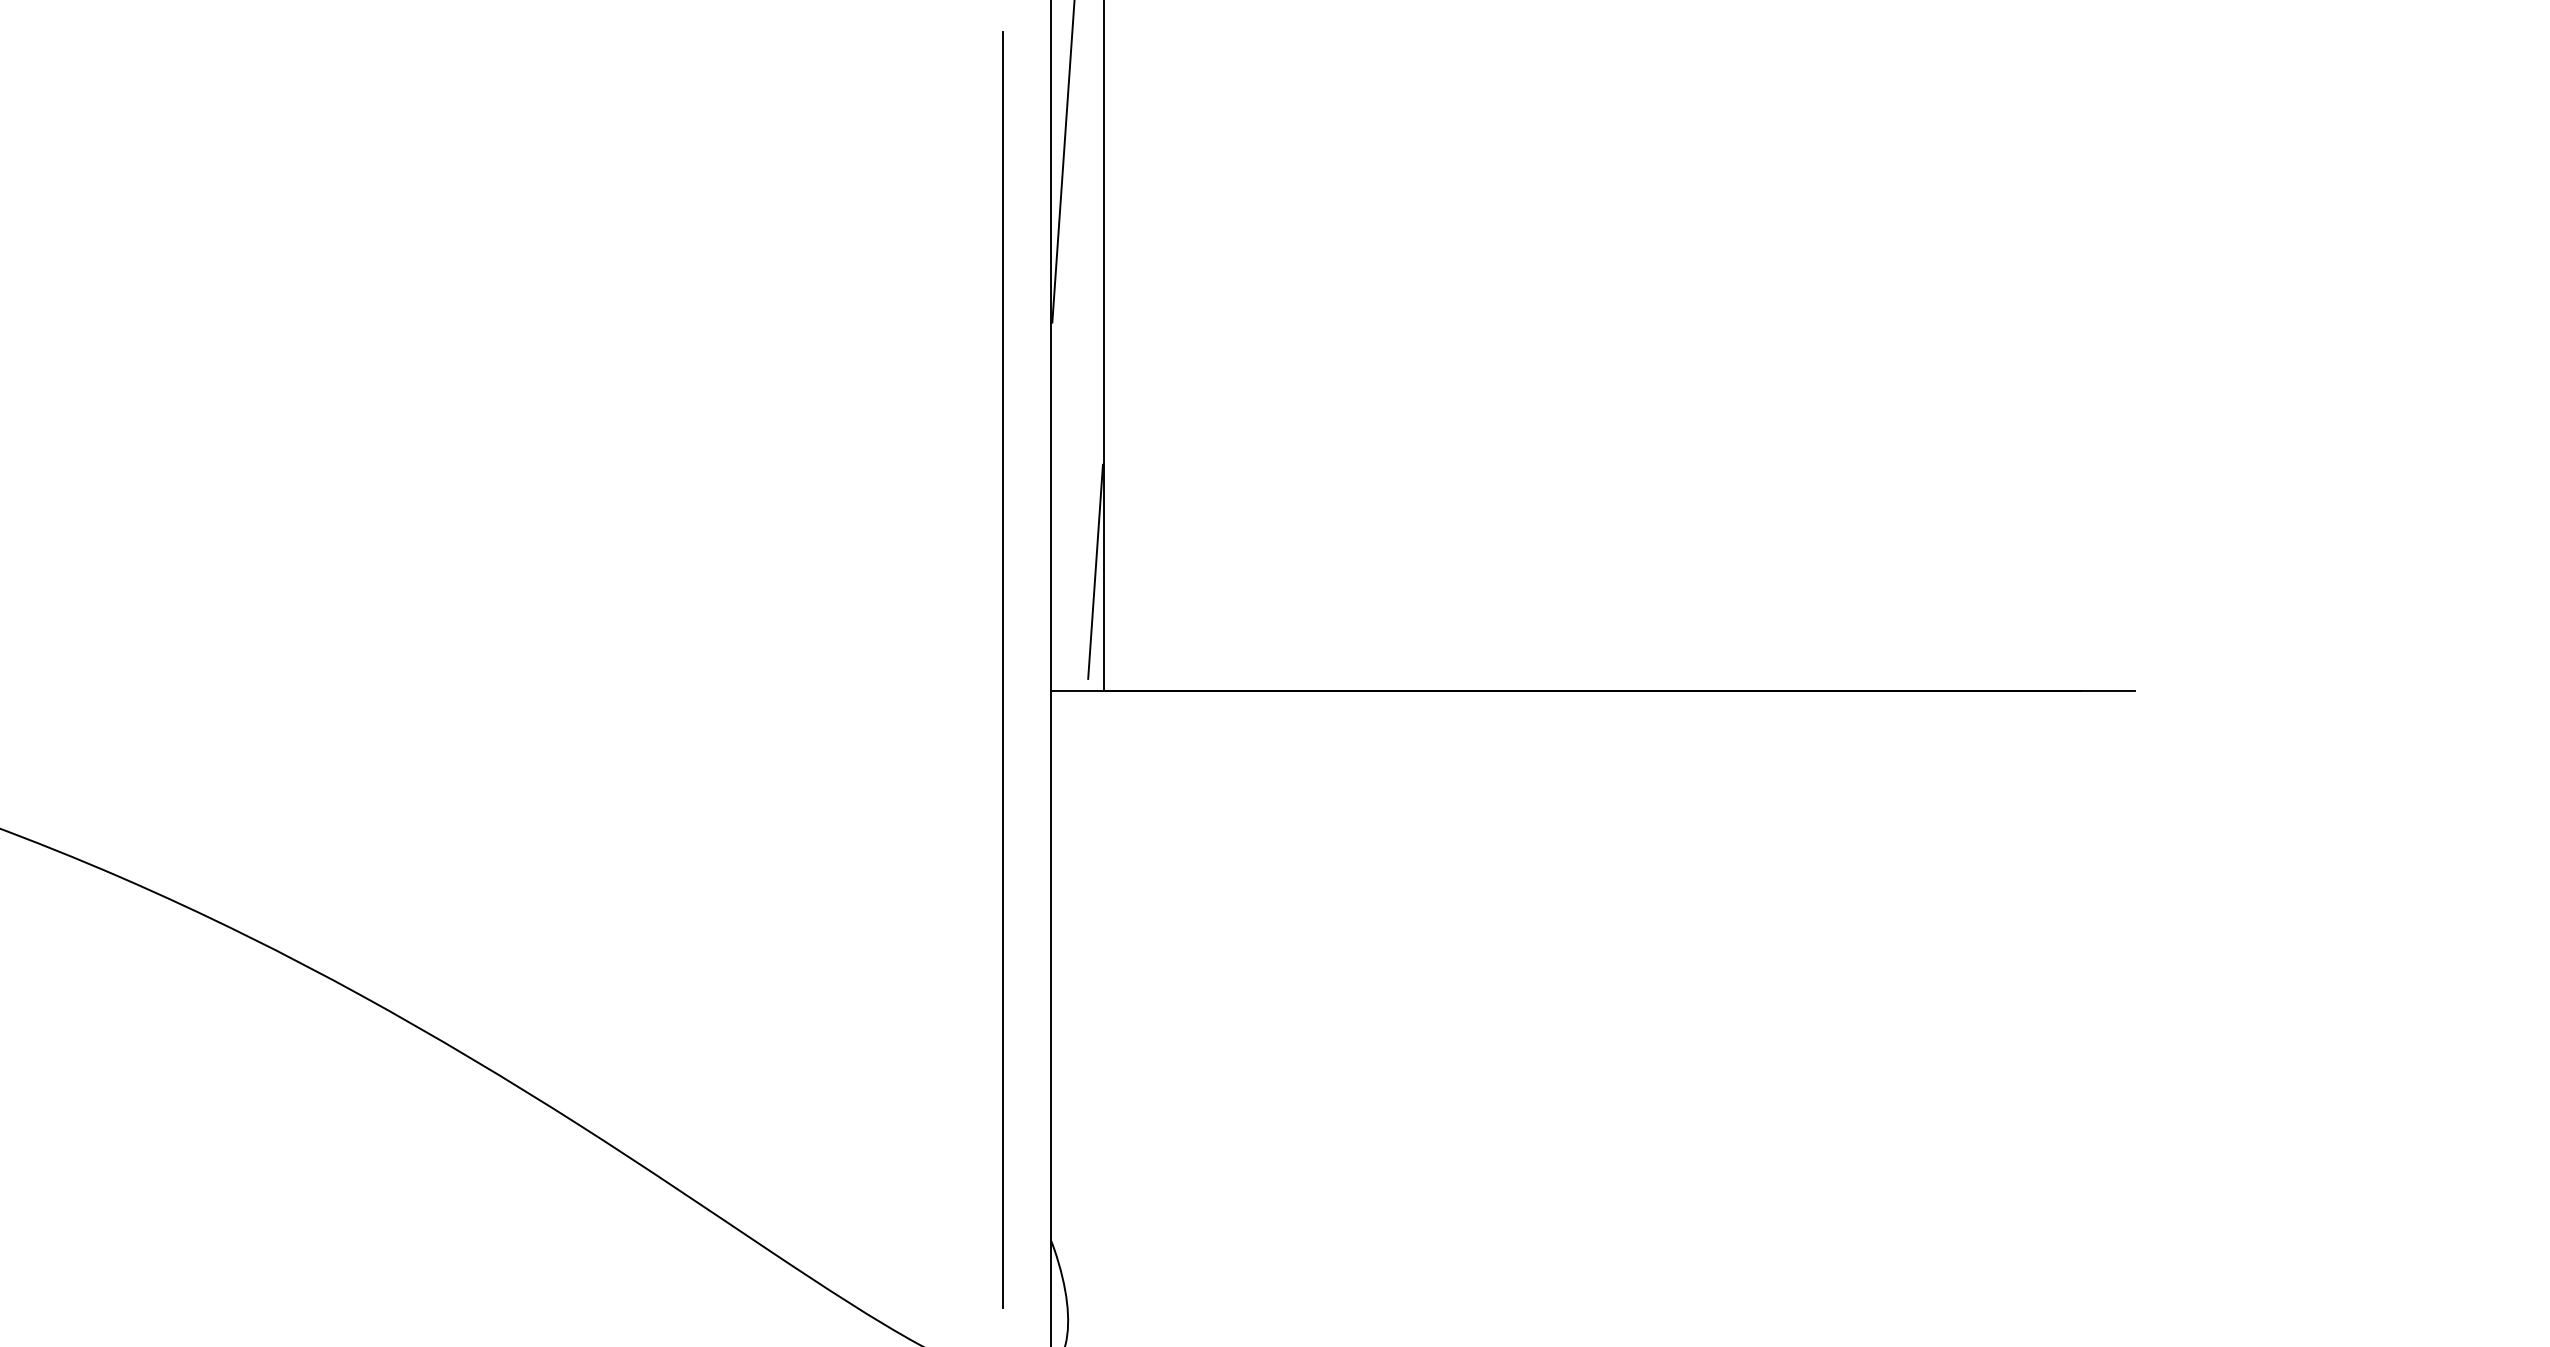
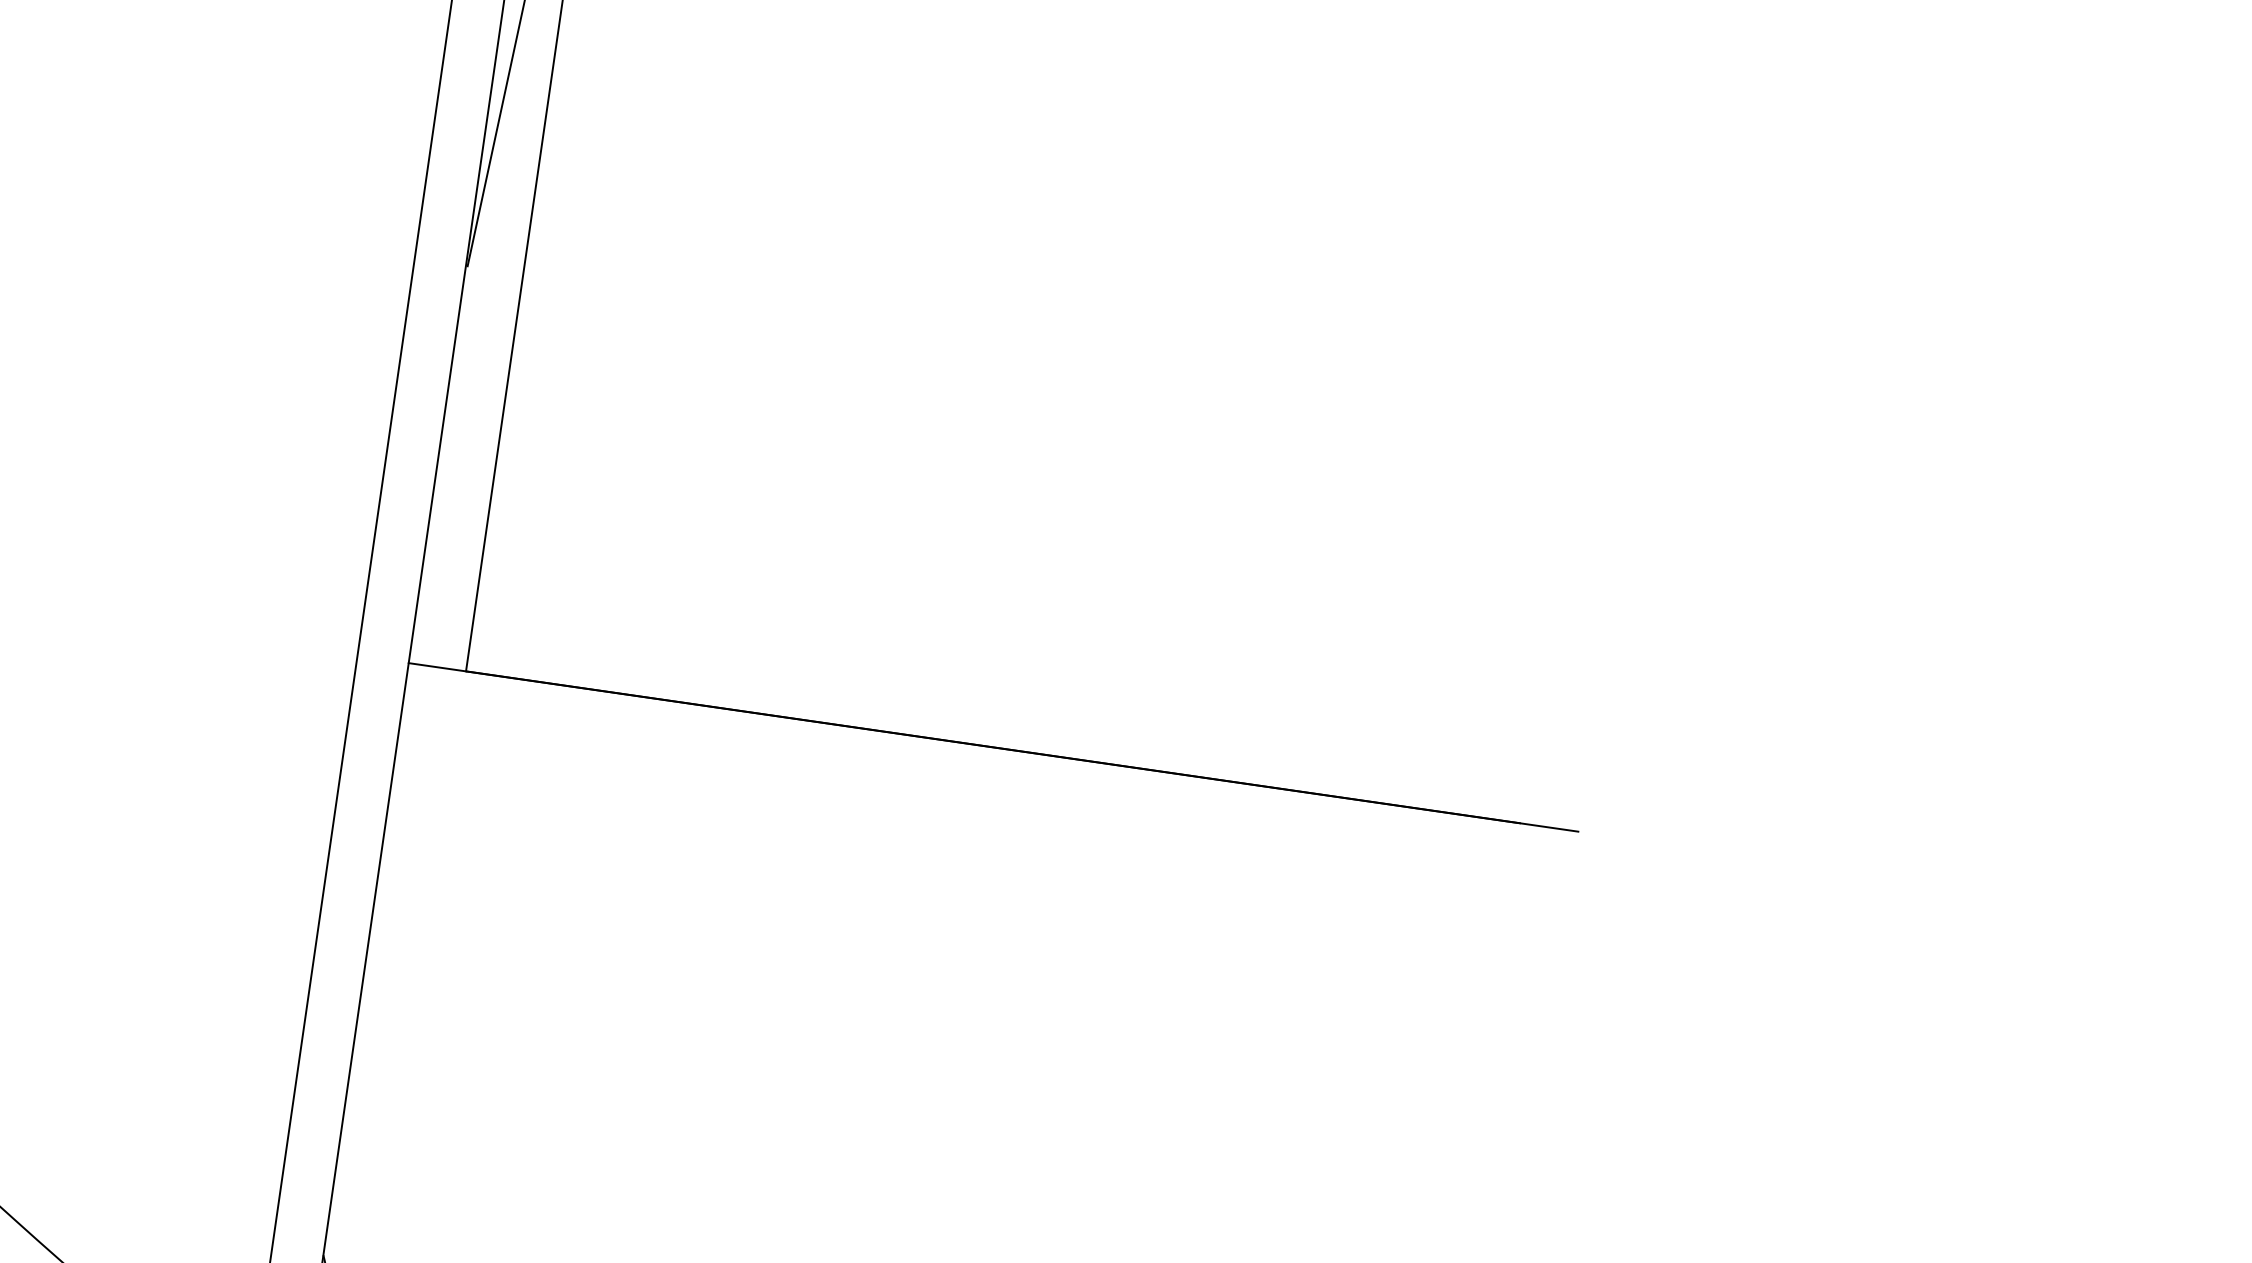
line: (1095, 571) -> (475, 541), removed

